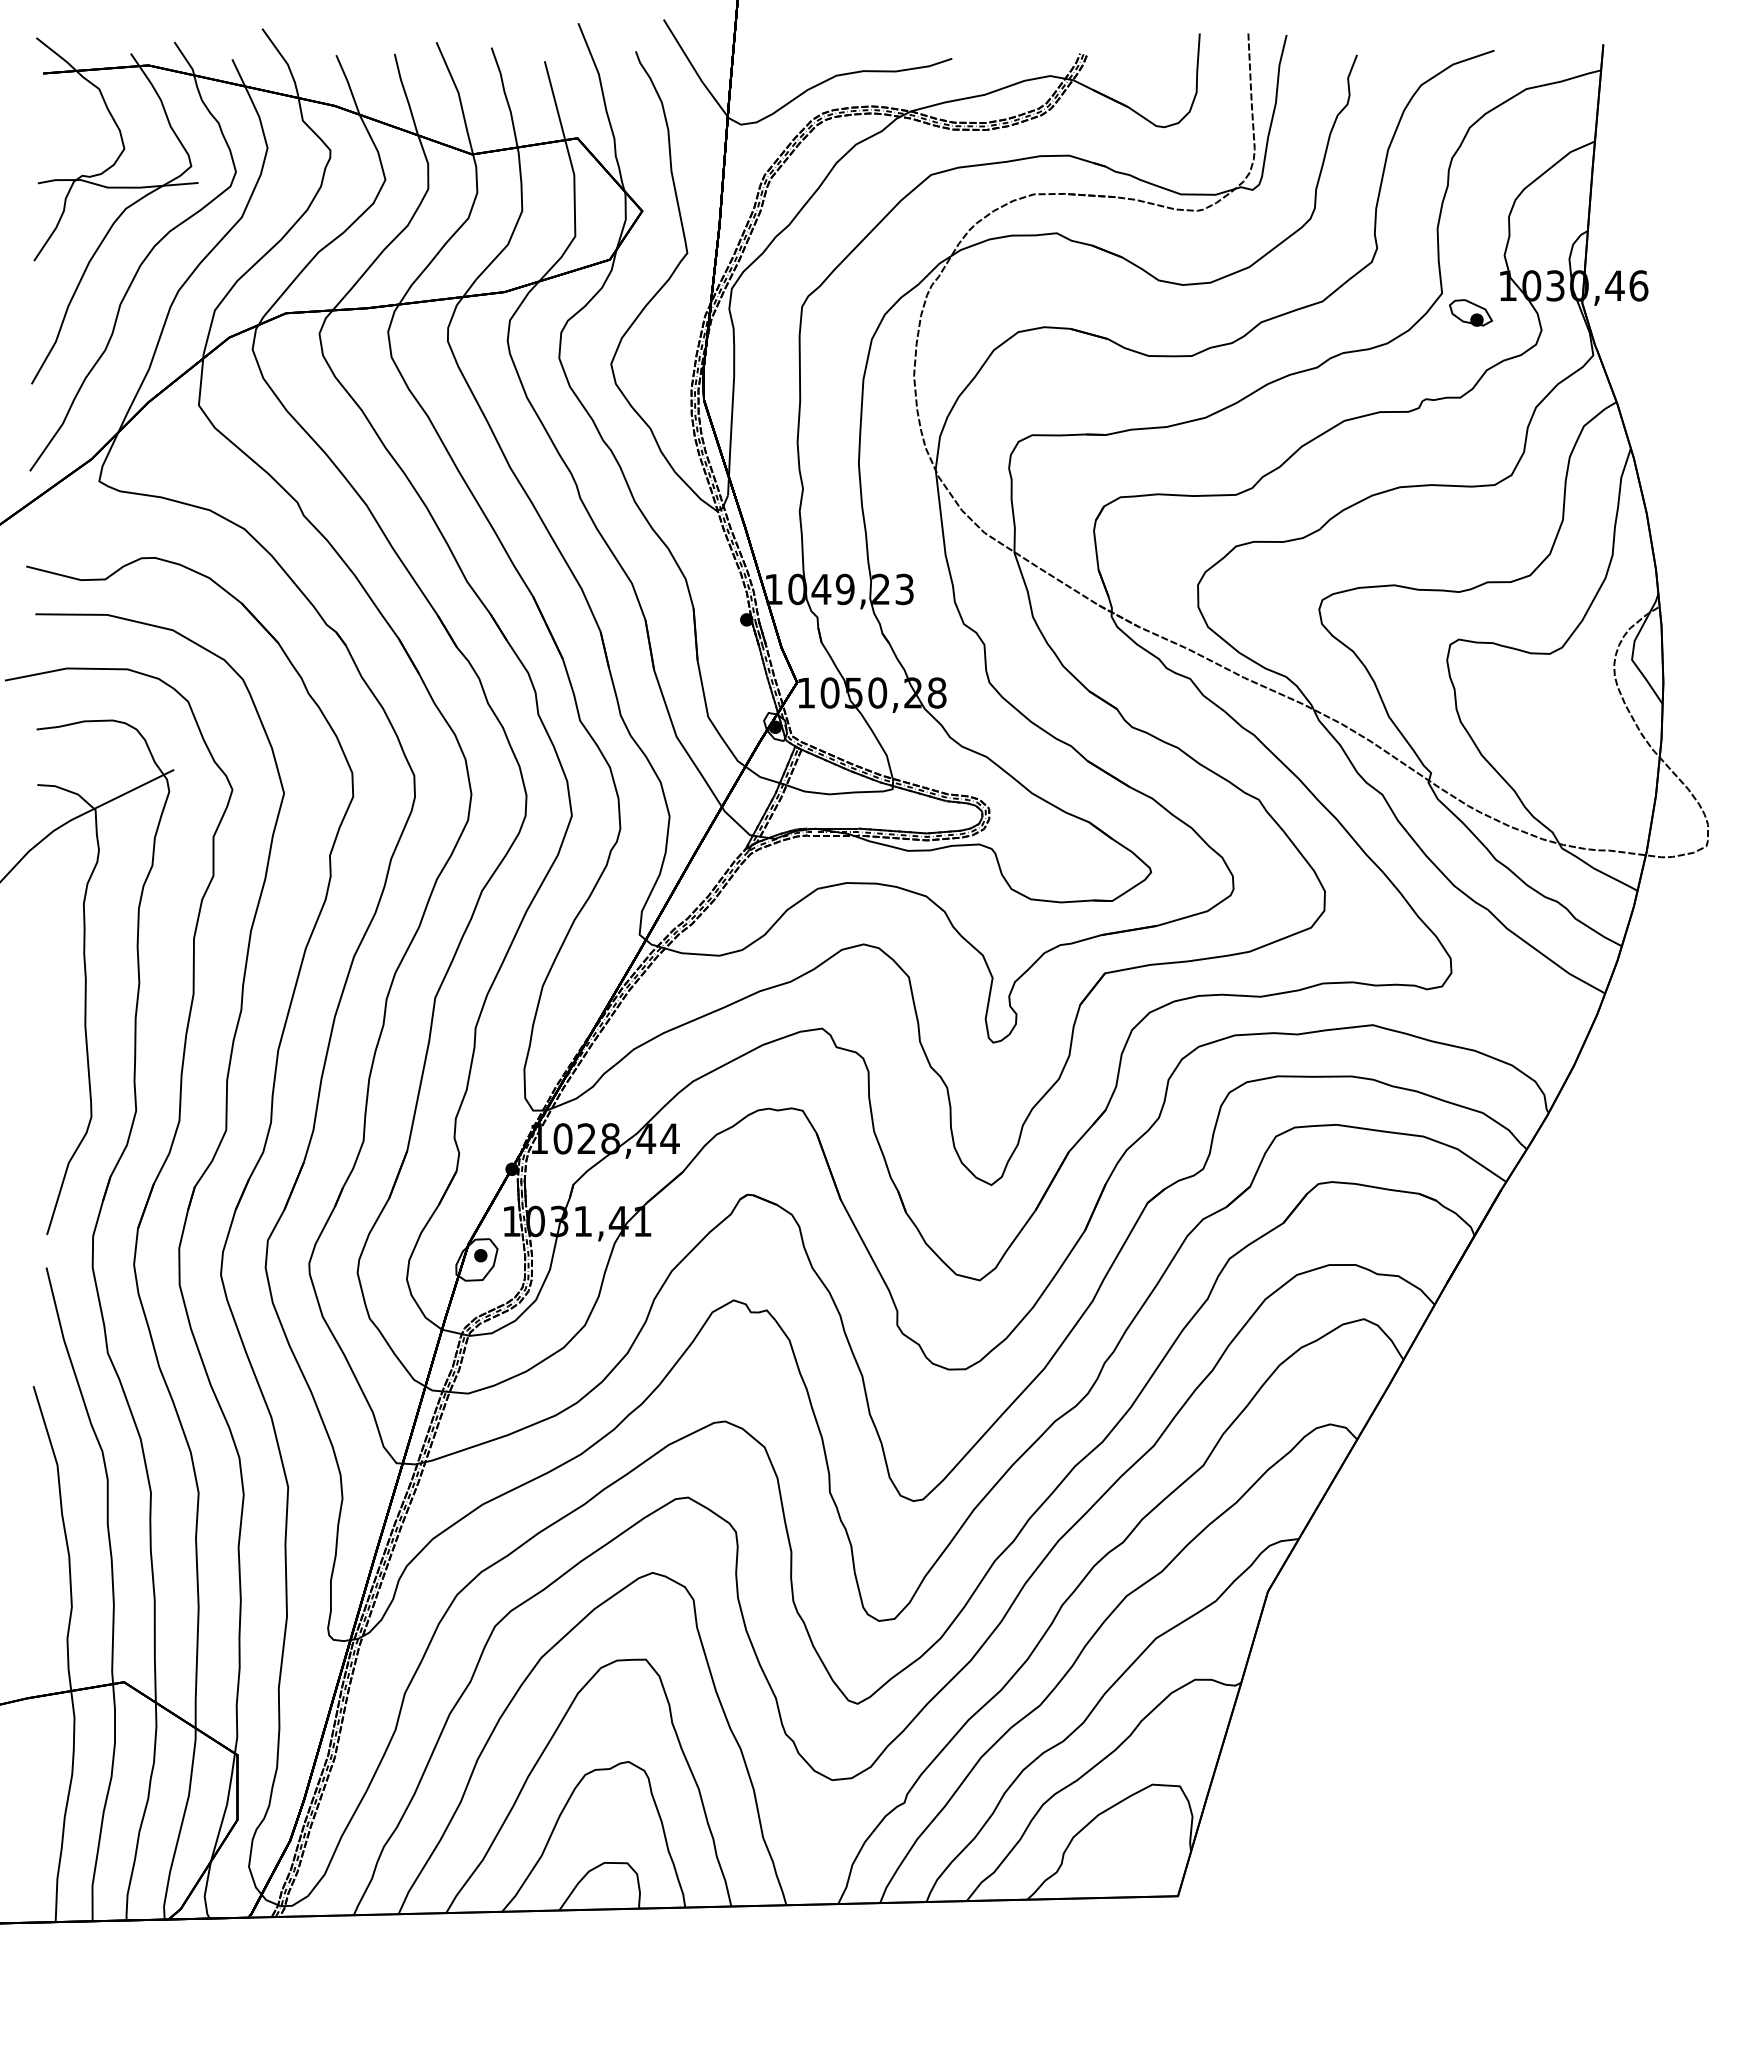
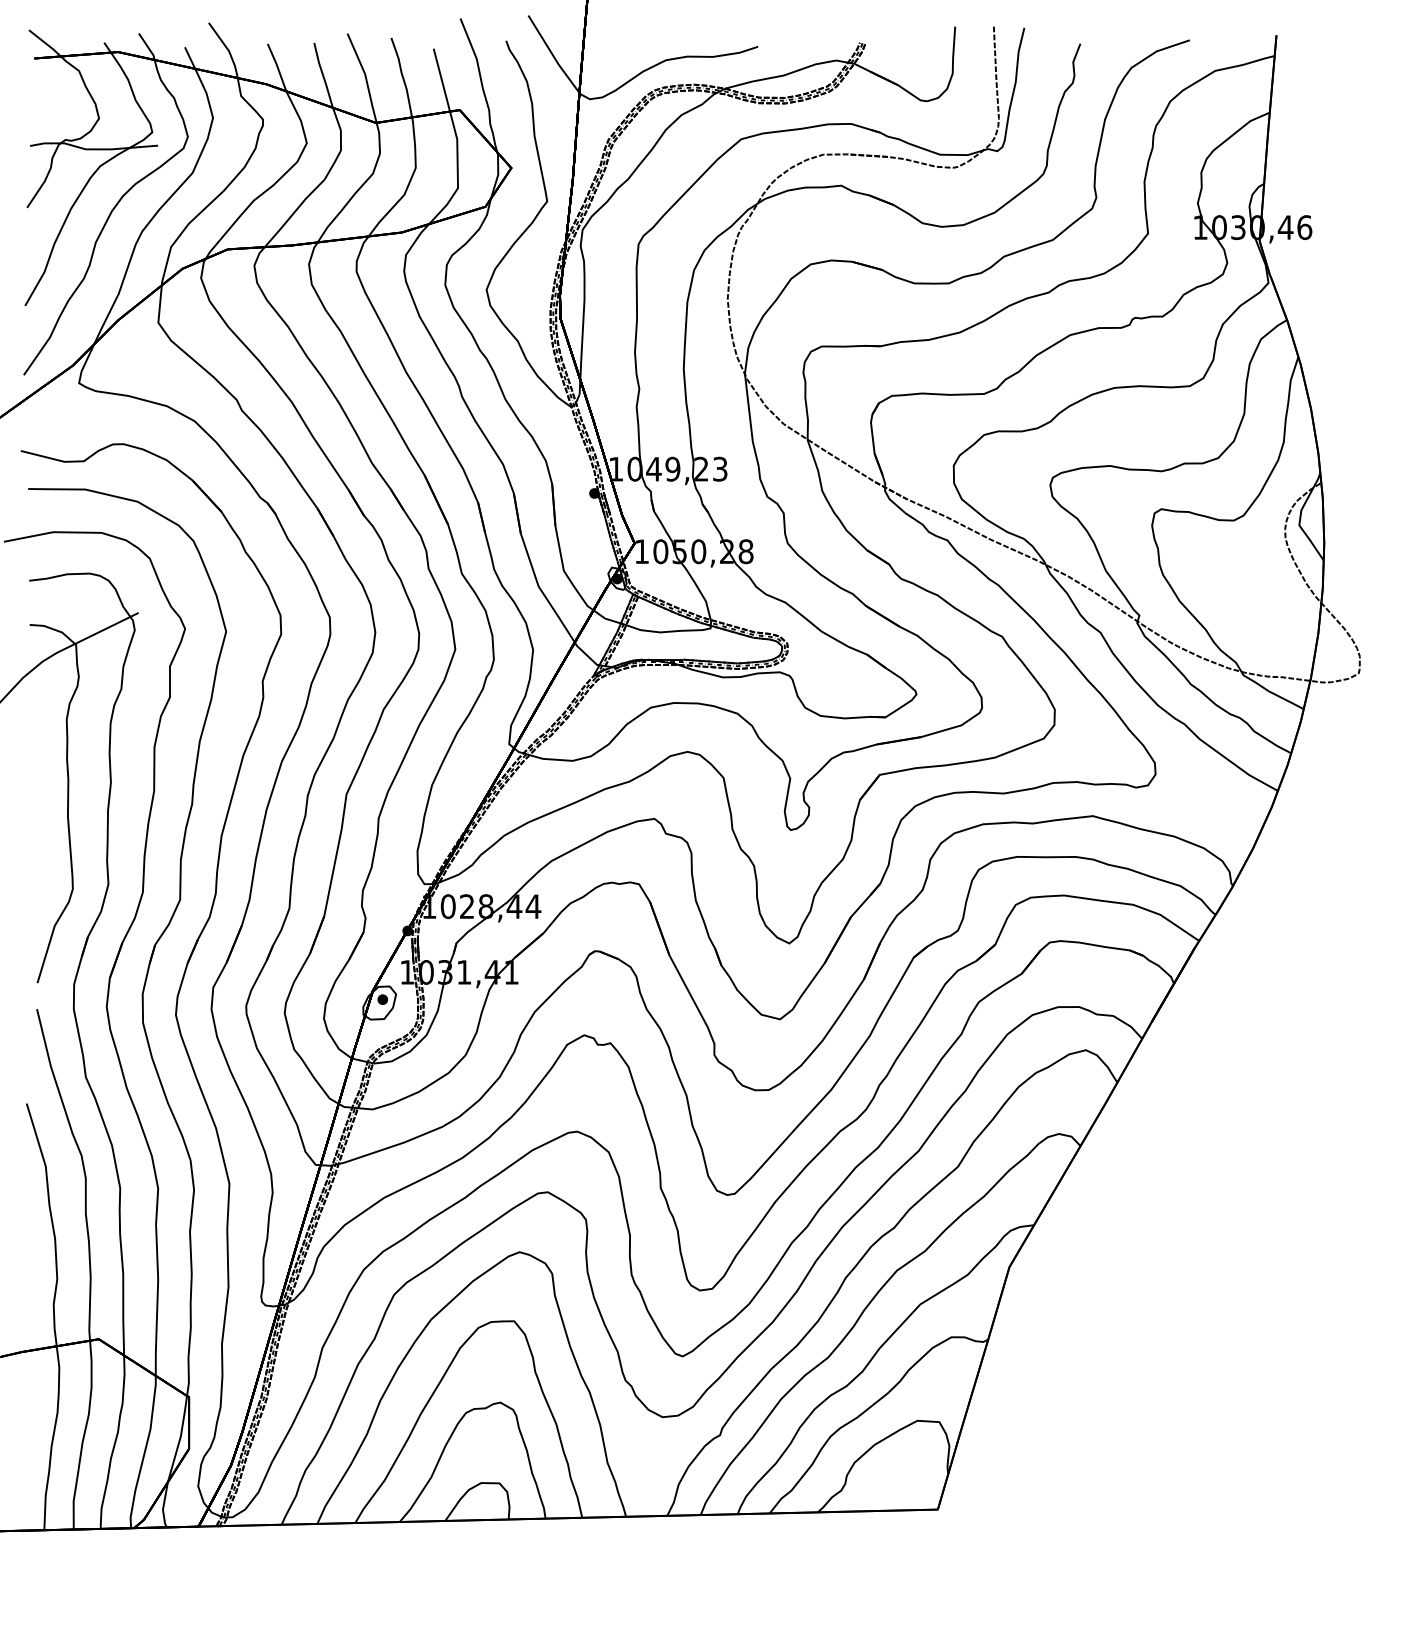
part: (1470, 313) -> (1170, 249), removed

